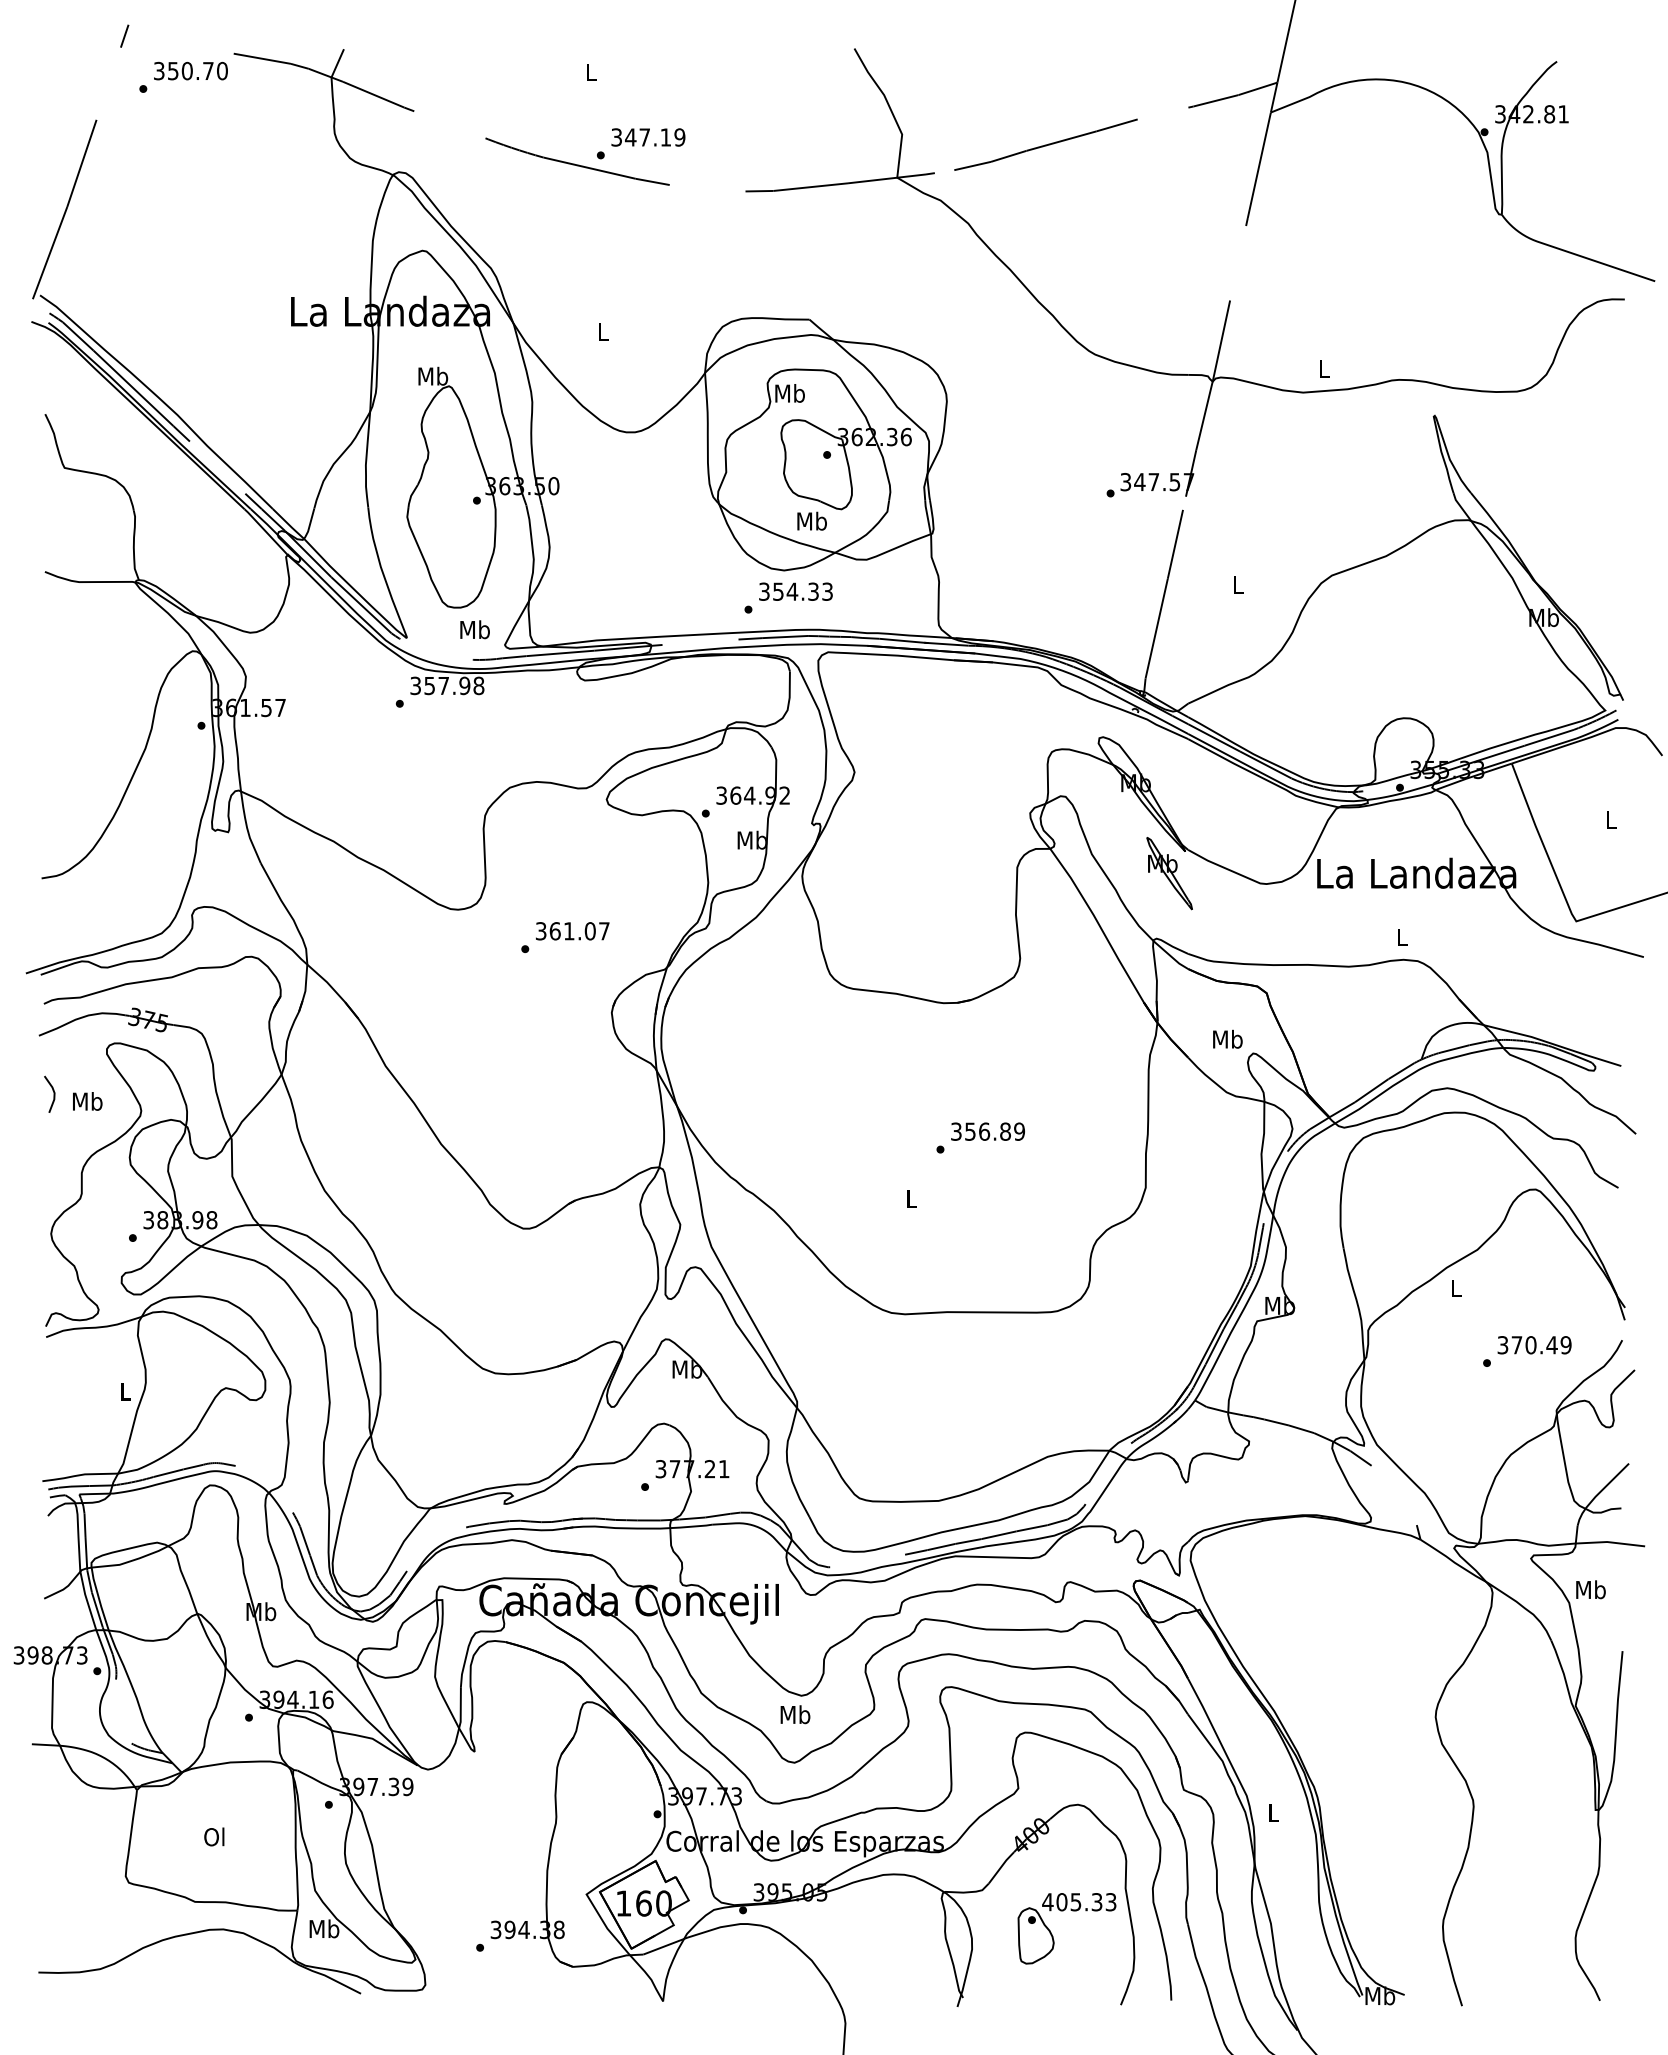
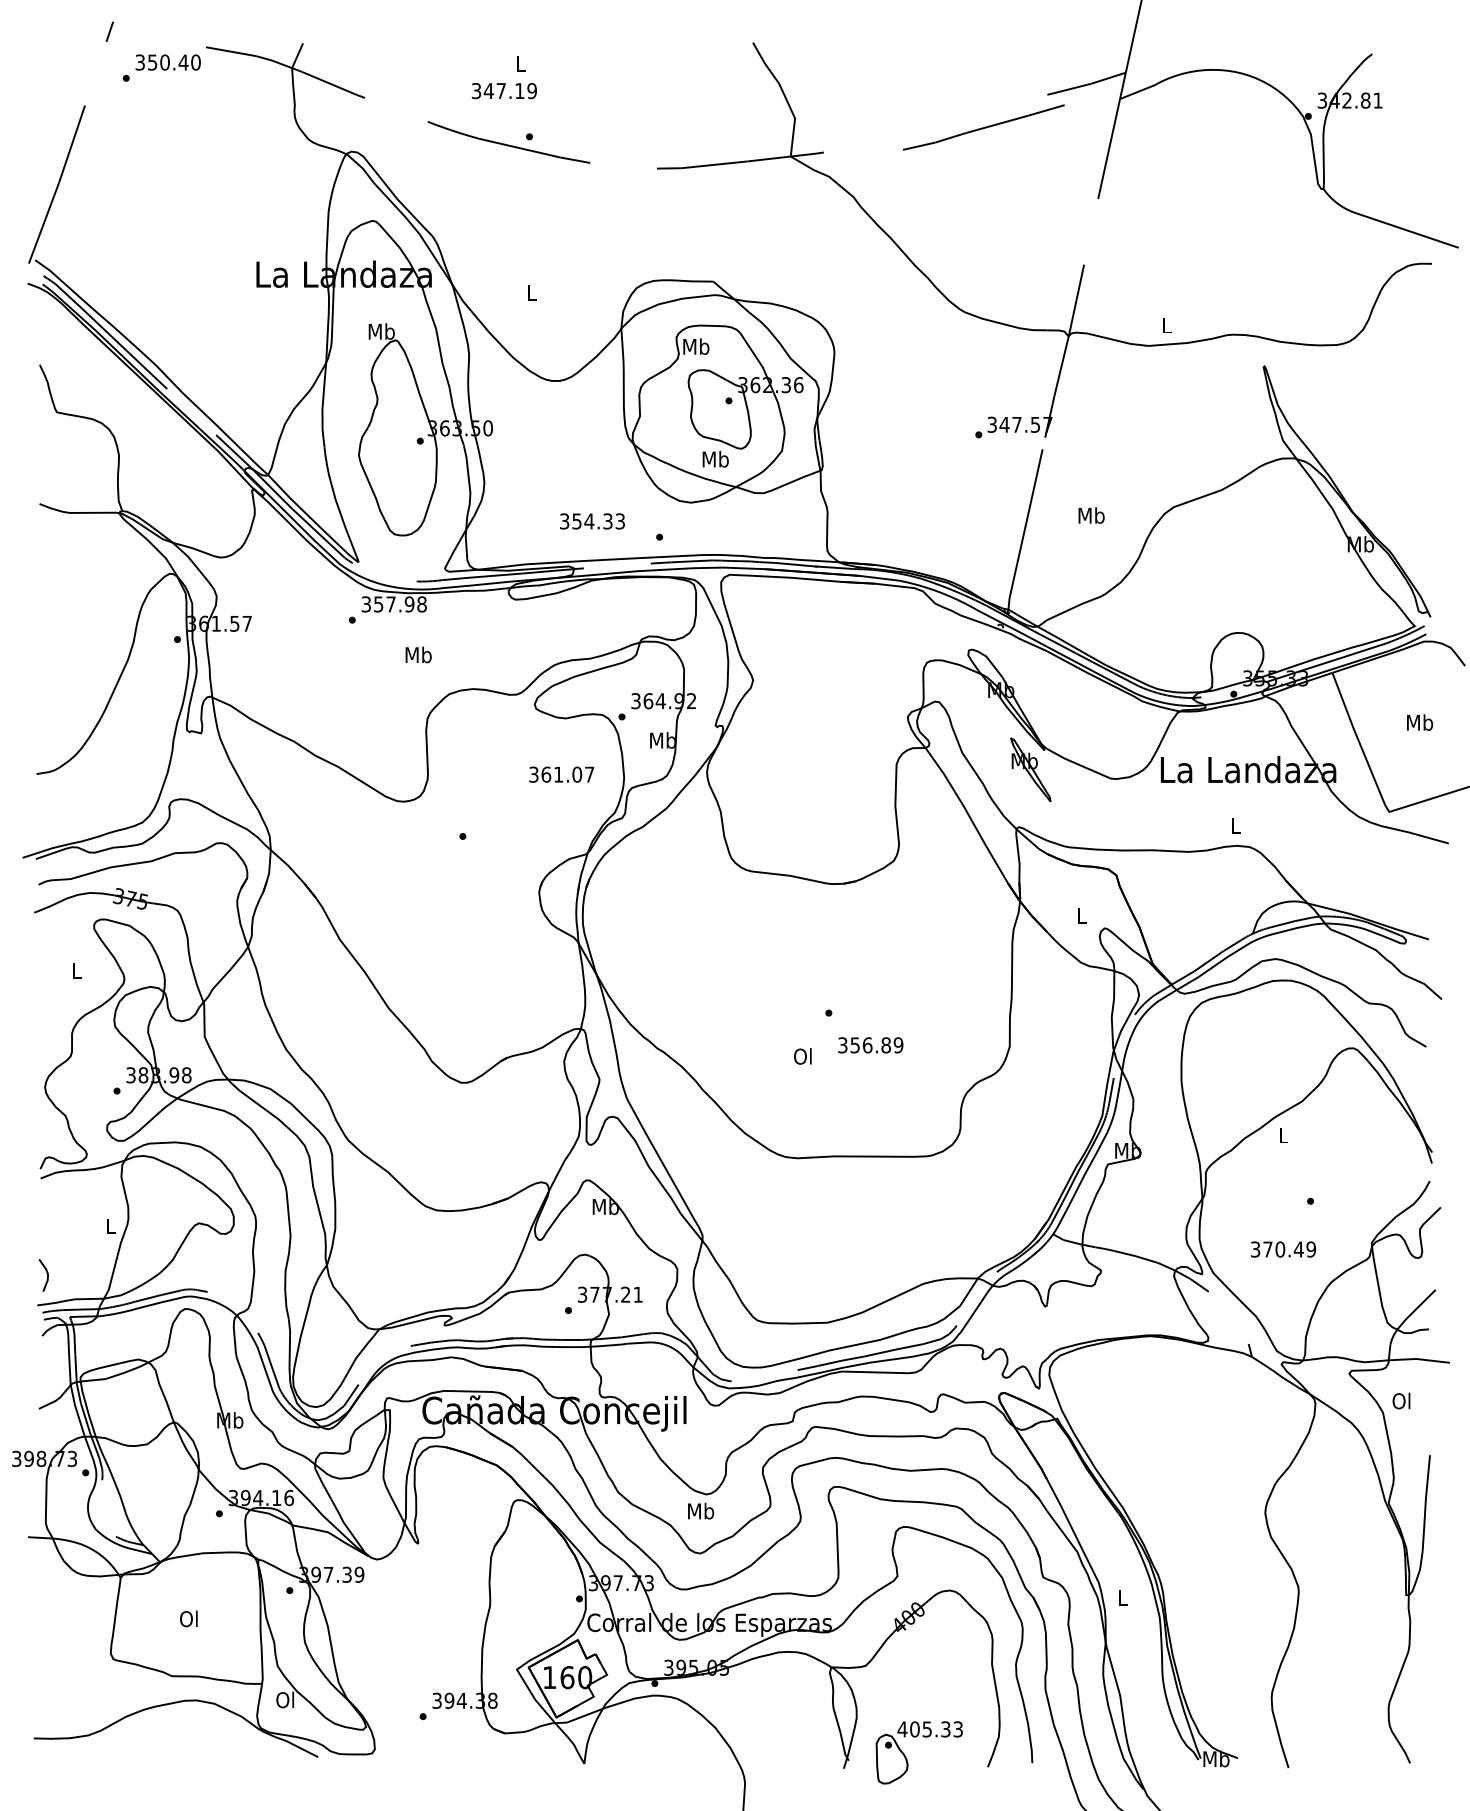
text: (208, 71) -> (183, 62), 350.70 -> 350.40
text: (647, 137) -> (503, 91), moved
curve: (1045, 144) -> (983, 127), moved
text: (1238, 585) -> (1091, 515), L -> Mb
text: (795, 591) -> (592, 521), moved
text: (474, 629) -> (418, 654), moved
text: (1611, 819) -> (1420, 722), L -> Mb
text: (572, 931) -> (561, 774), moved
text: (1228, 1038) -> (1082, 915), Mb -> L
line: (52, 1092) -> (46, 1273), moved
text: (88, 1101) -> (77, 970), Mb -> L
text: (987, 1131) -> (870, 1045), moved
text: (910, 1198) -> (802, 1056), L -> Ol
text: (1534, 1345) -> (1283, 1249), moved
text: (1591, 1589) -> (1402, 1400), Mb -> Ol
text: (323, 1928) -> (285, 1699), Mb -> Ol
part: (1052, 1934) -> (906, 1757), moved

